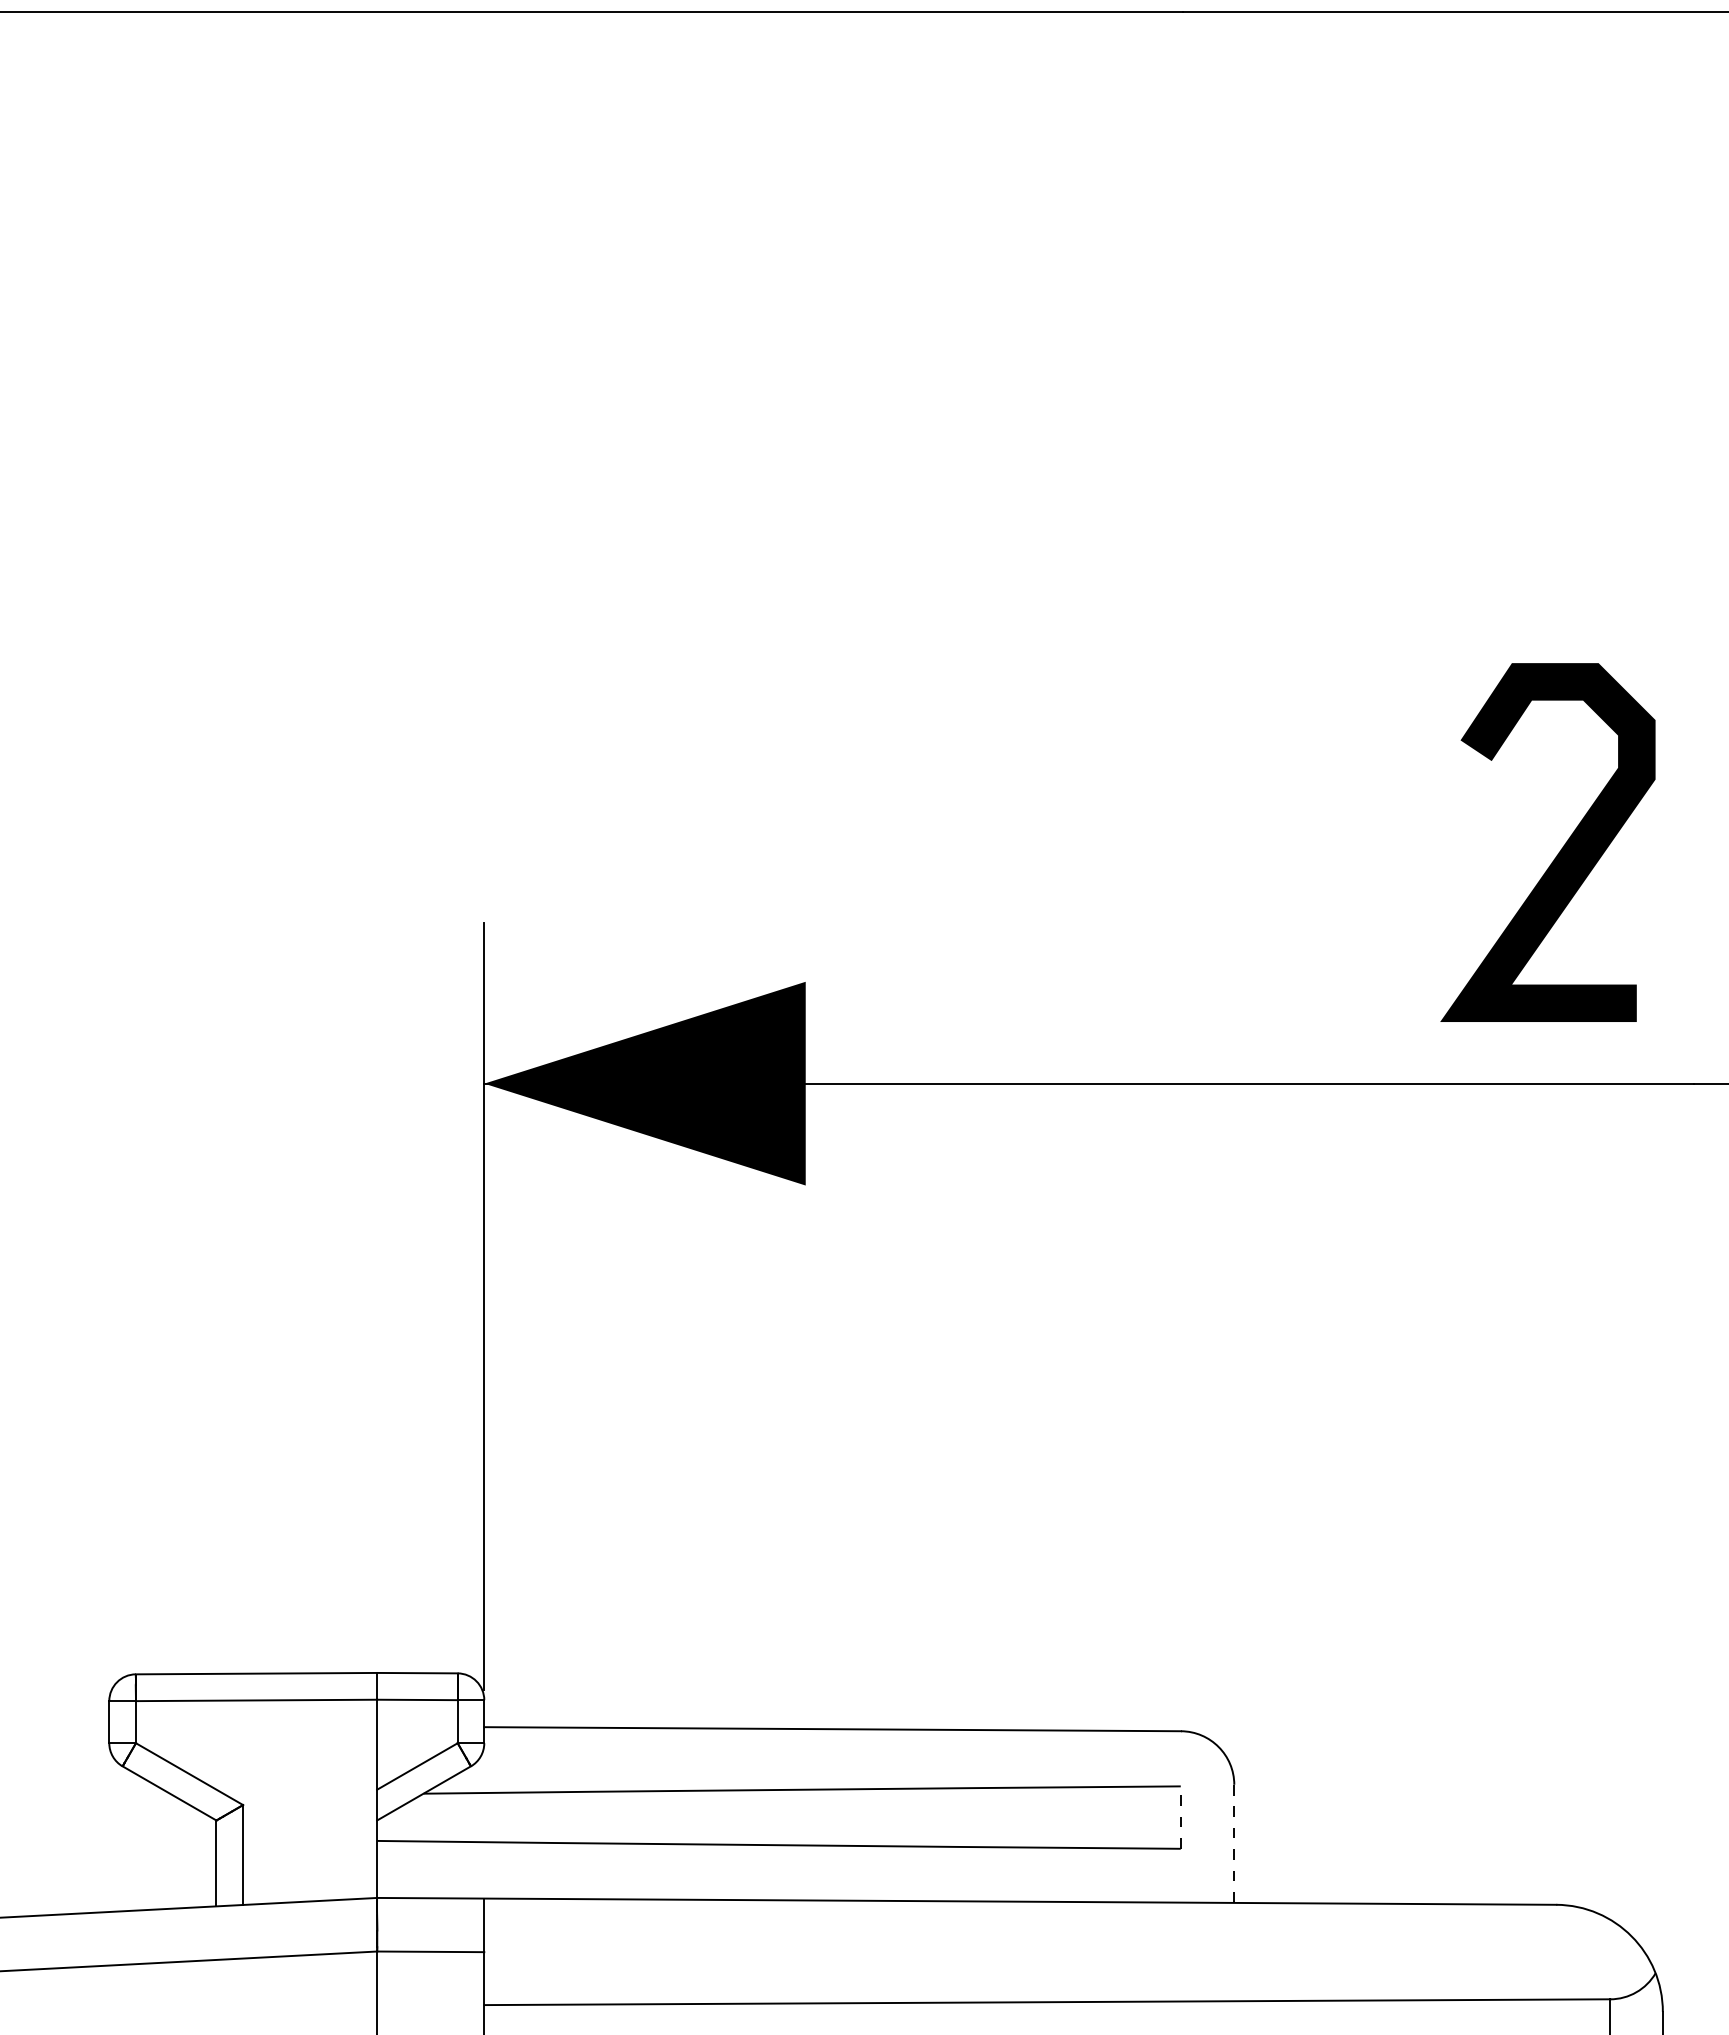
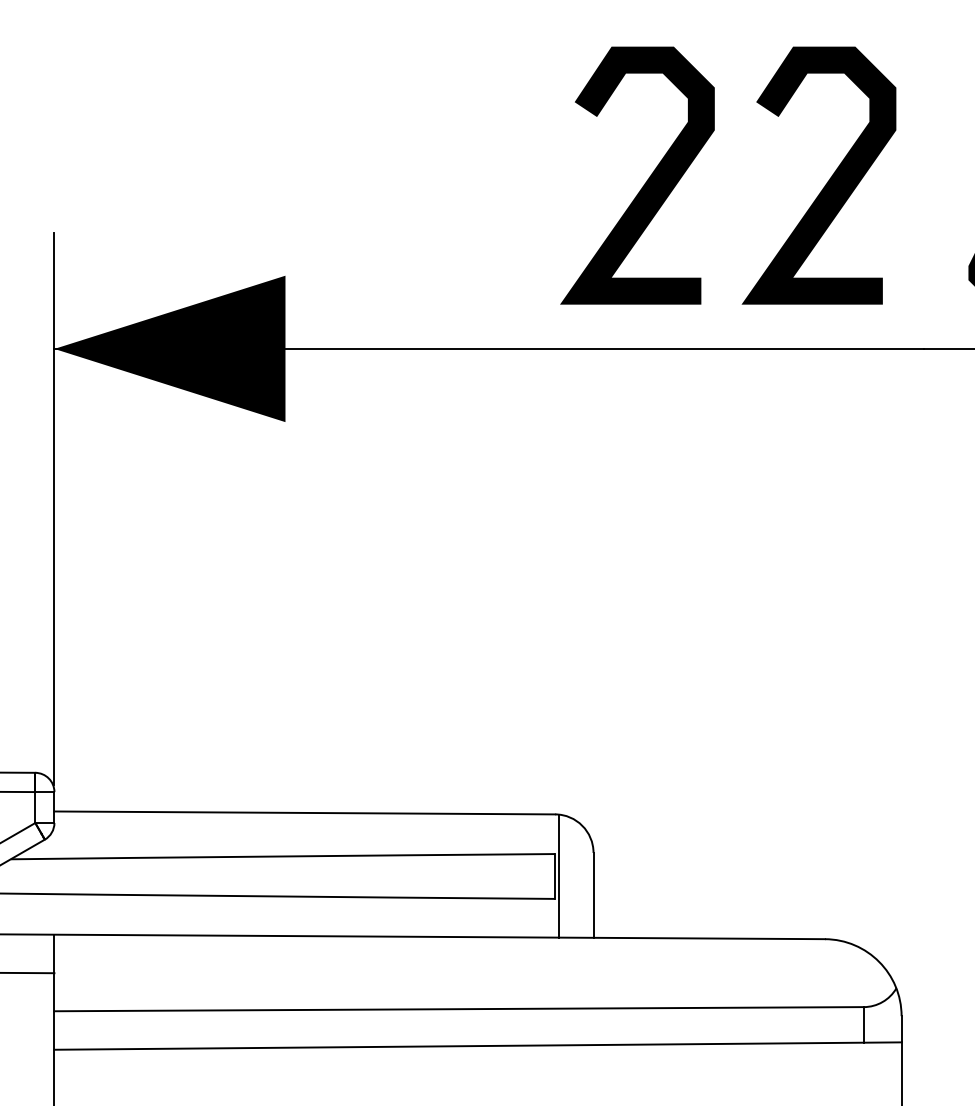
curve: (1307, 850) -> (646, 181), added
line: (1186, 1816) -> (559, 875), added
line: (1180, 1817) -> (554, 876), dashed -> solid
line: (1234, 1844) -> (593, 895), dashed -> solid

